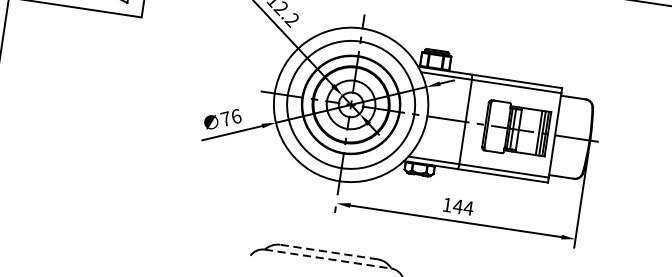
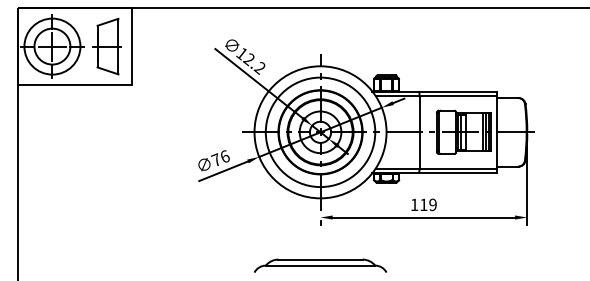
text: (463, 207) -> (428, 204), 144 -> 119
line: (329, 251) -> (320, 259), dashed -> solid
line: (328, 258) -> (320, 265), dashed -> solid

